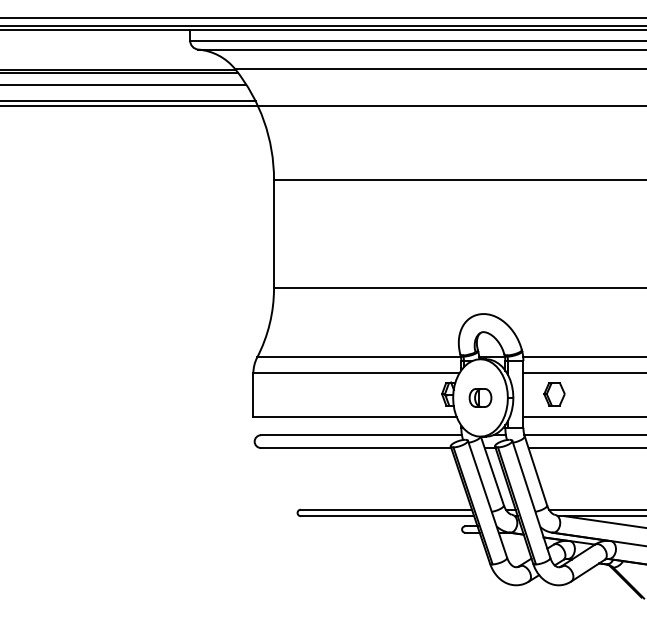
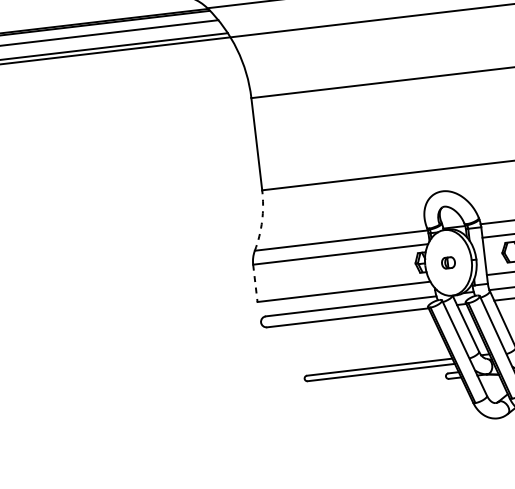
arc: (269, 323) -> (261, 220), solid -> dashed
line: (253, 395) -> (255, 283), solid -> dashed
part: (480, 397) -> (448, 262), size x0.7

